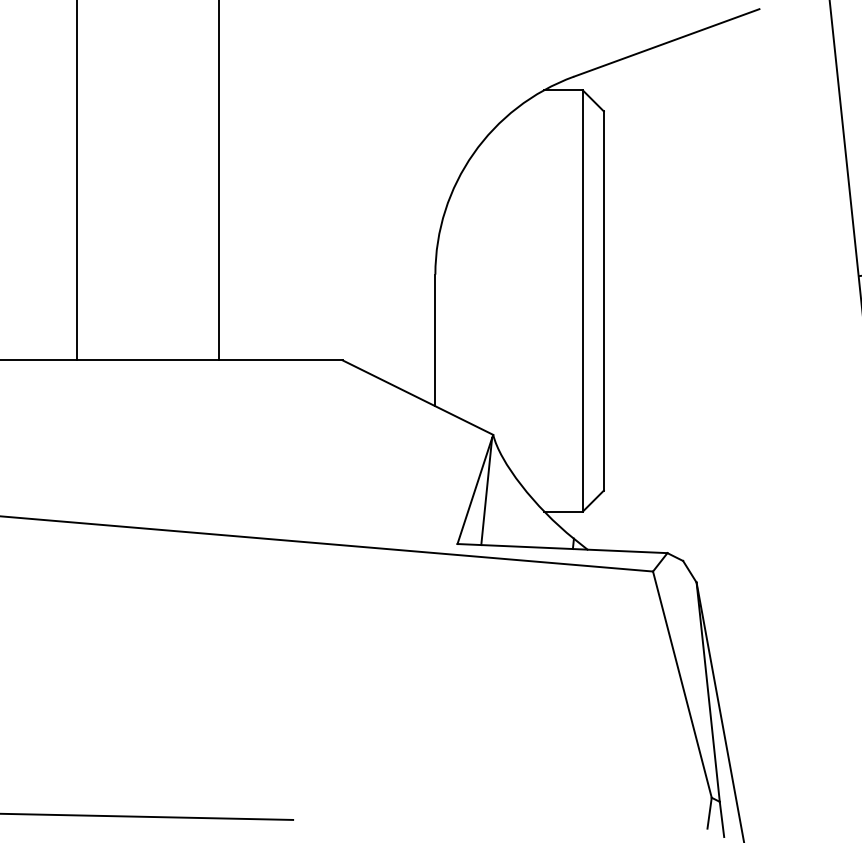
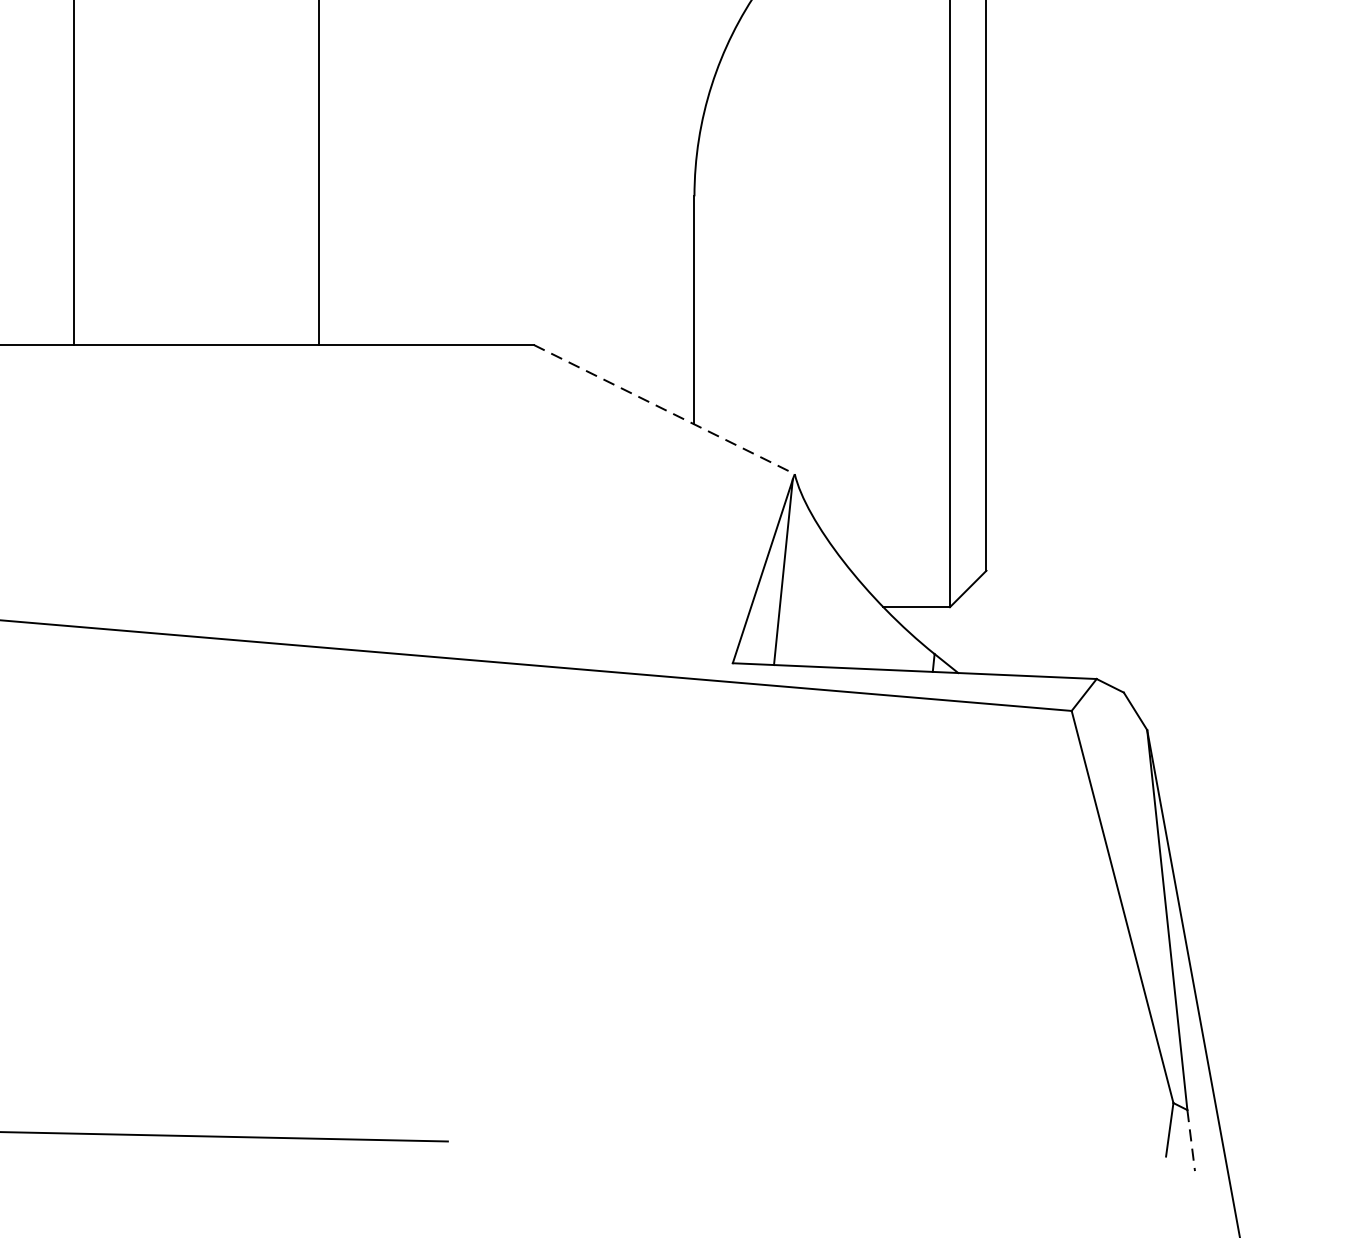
line: (418, 397) -> (665, 409), solid -> dashed
line: (721, 819) -> (1190, 1140), solid -> dashed

